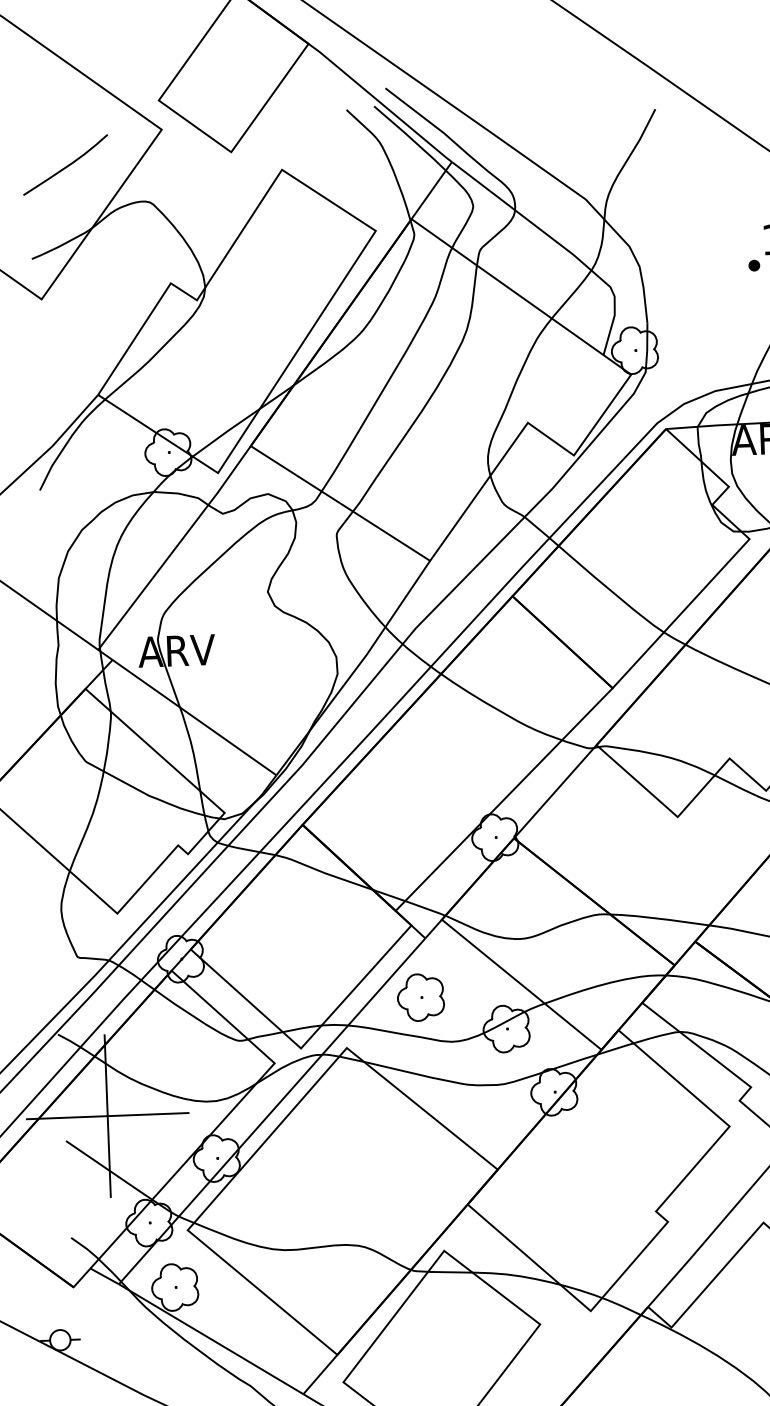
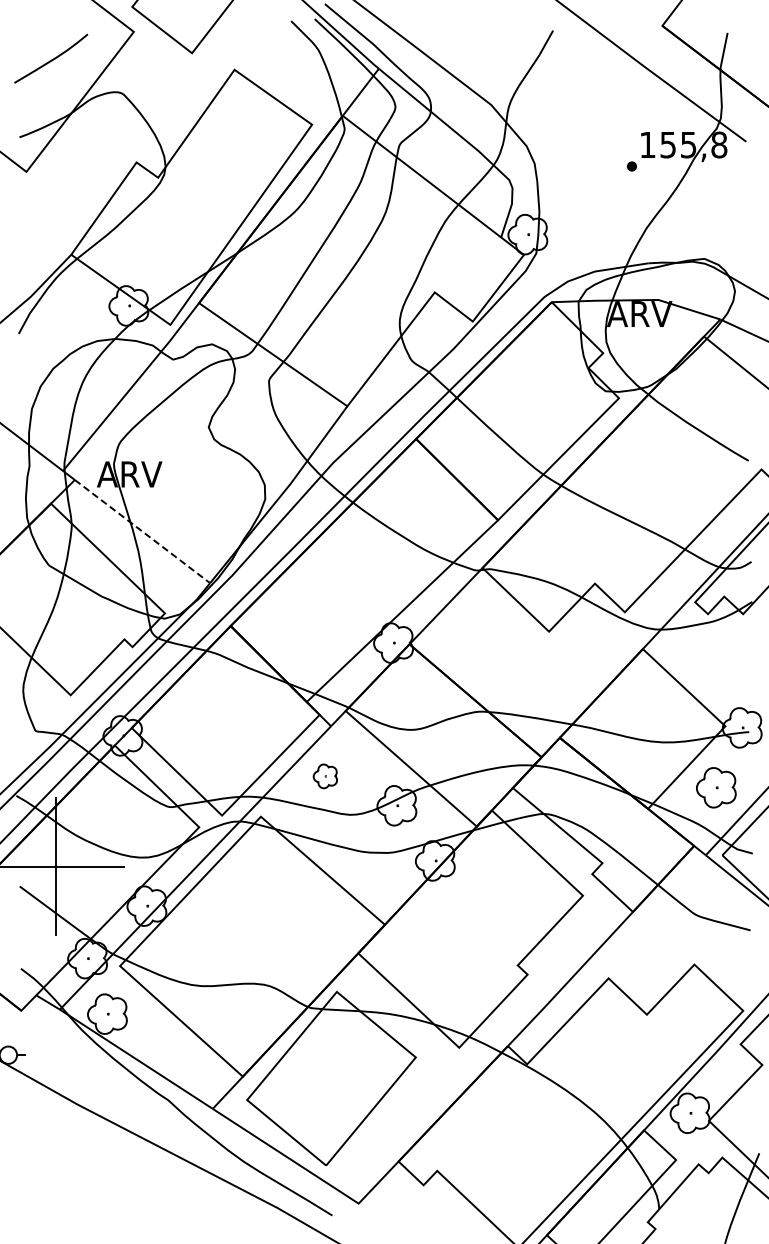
line: (194, 717) -> (142, 531), solid -> dashed
part: (421, 997) -> (325, 776), size x0.6

